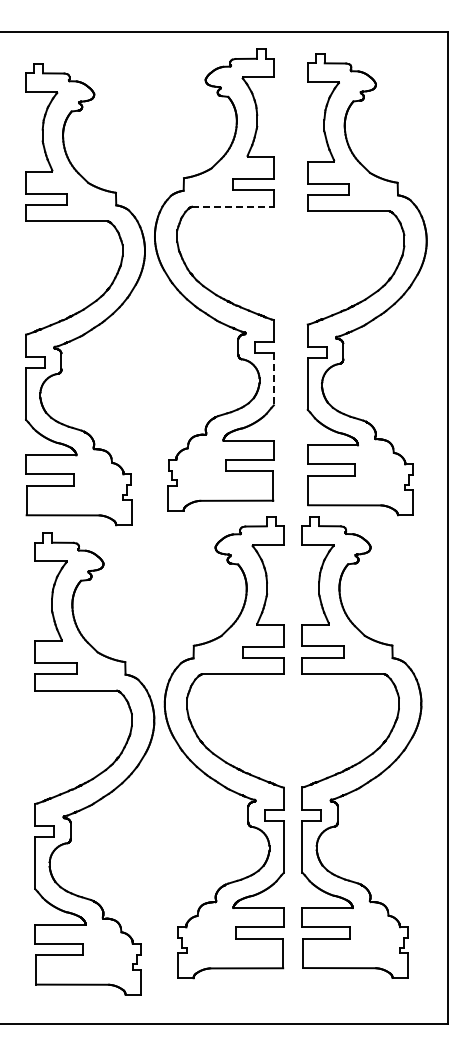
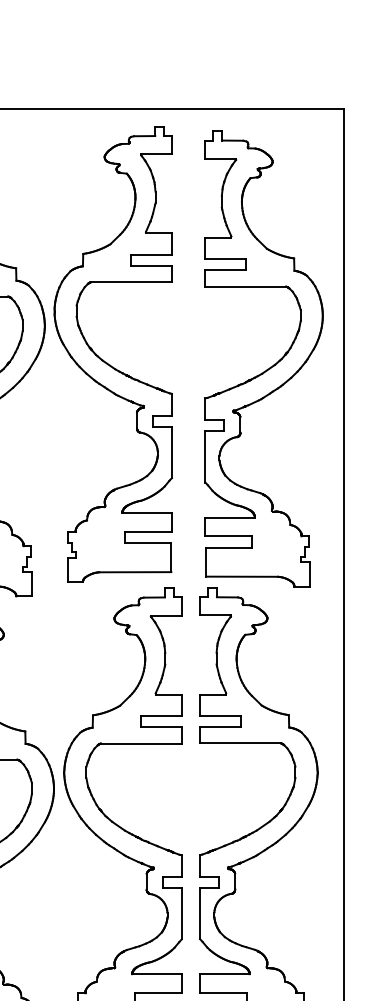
line: (233, 206) -> (132, 281), dashed -> solid
line: (273, 379) -> (171, 452), dashed -> solid

